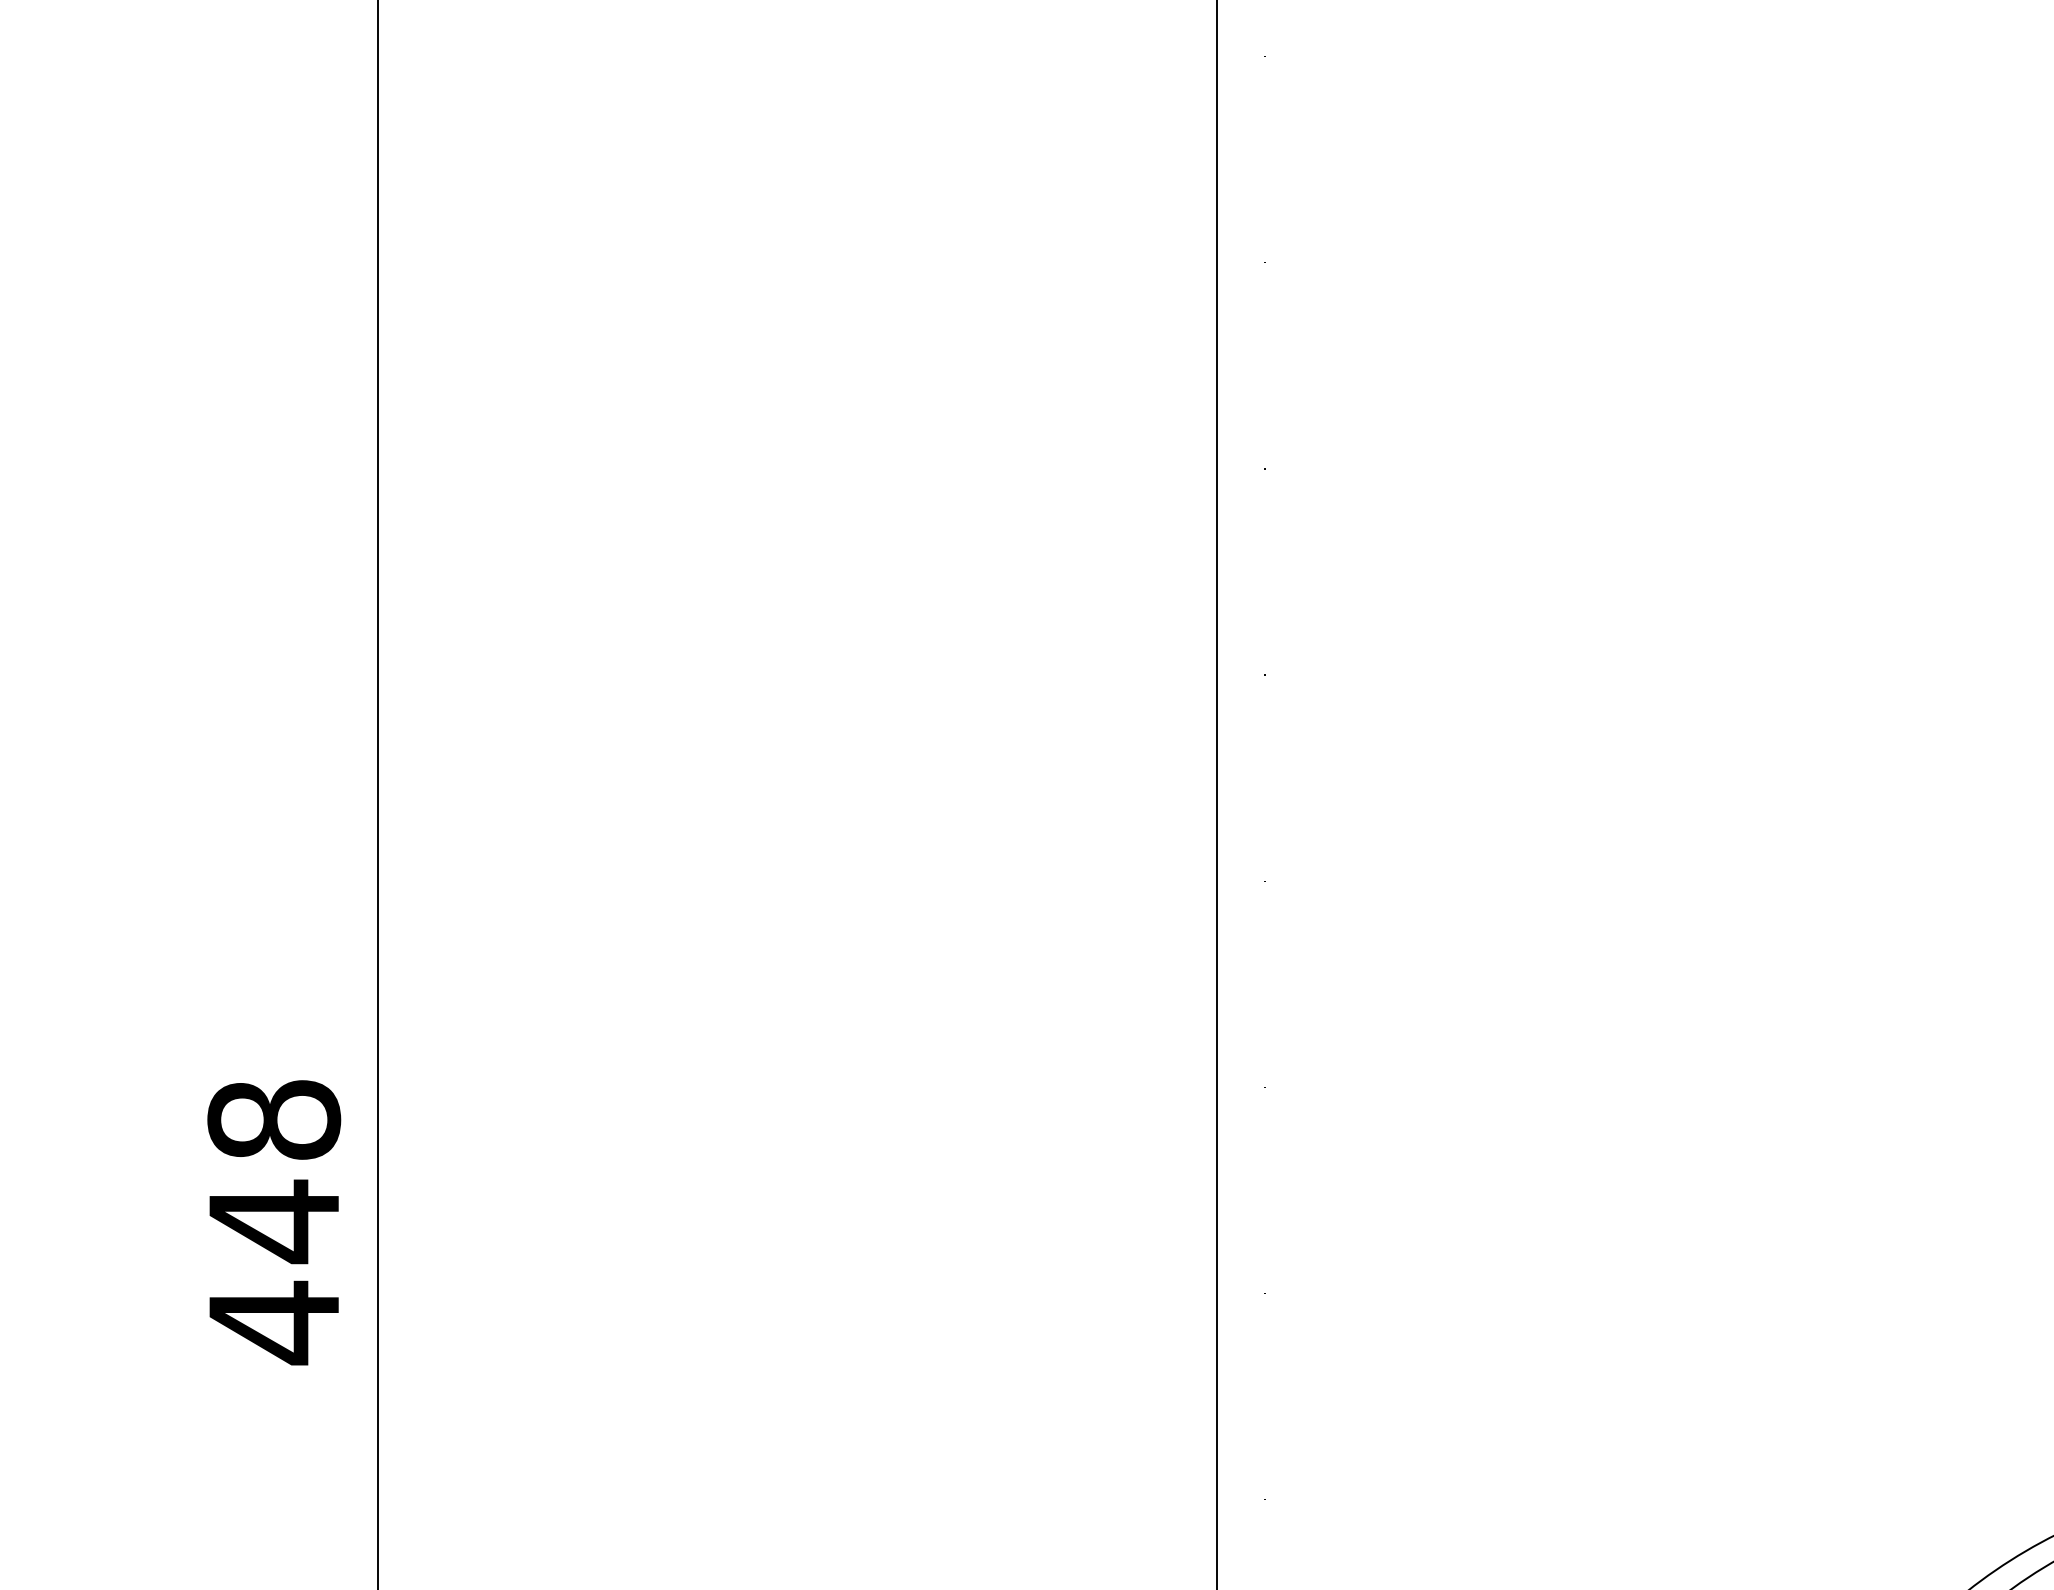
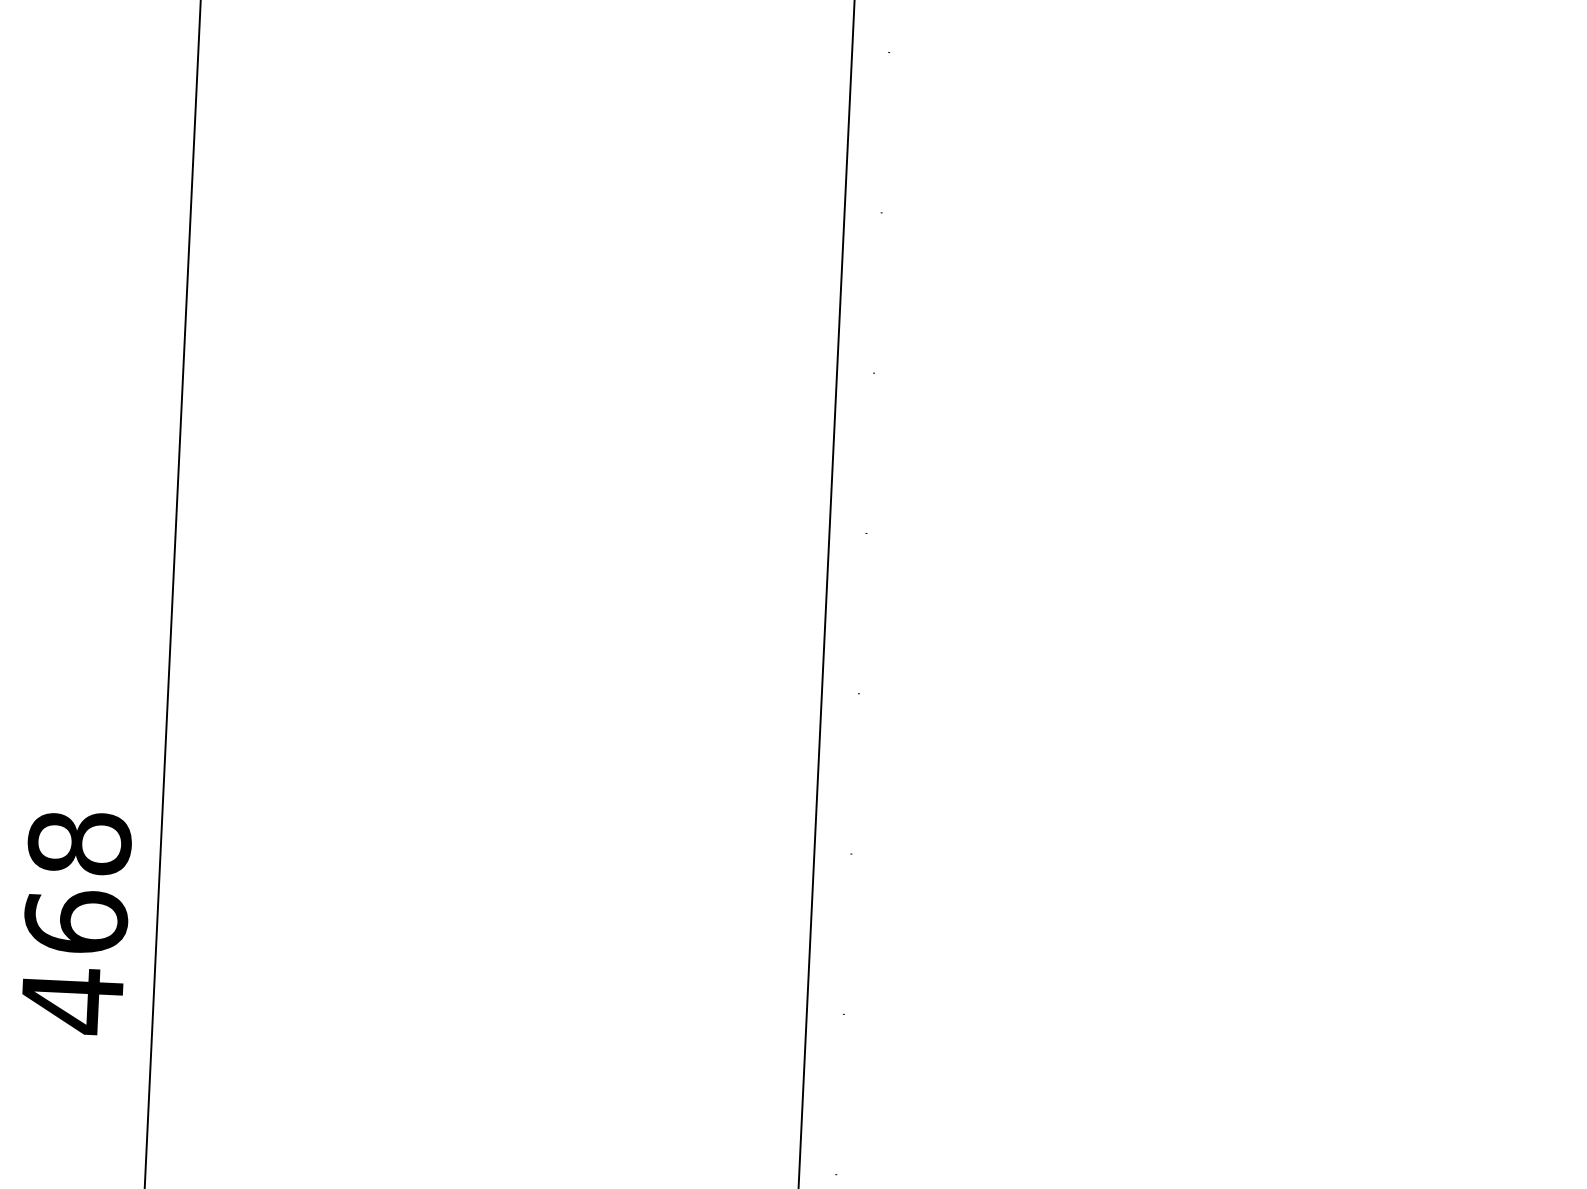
text: (274, 1221) -> (76, 922), 448 -> 468

